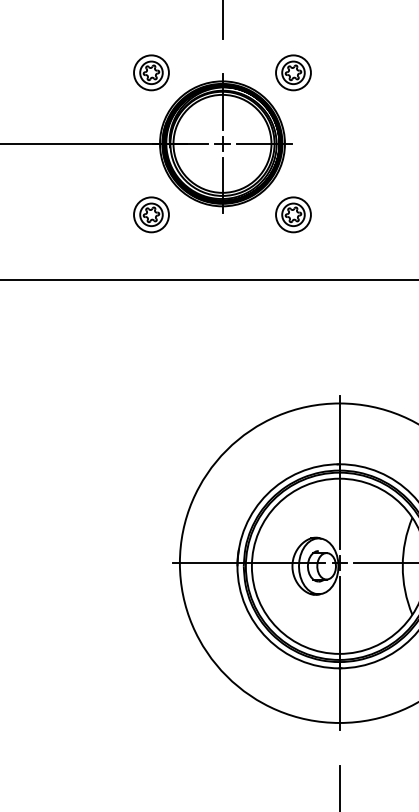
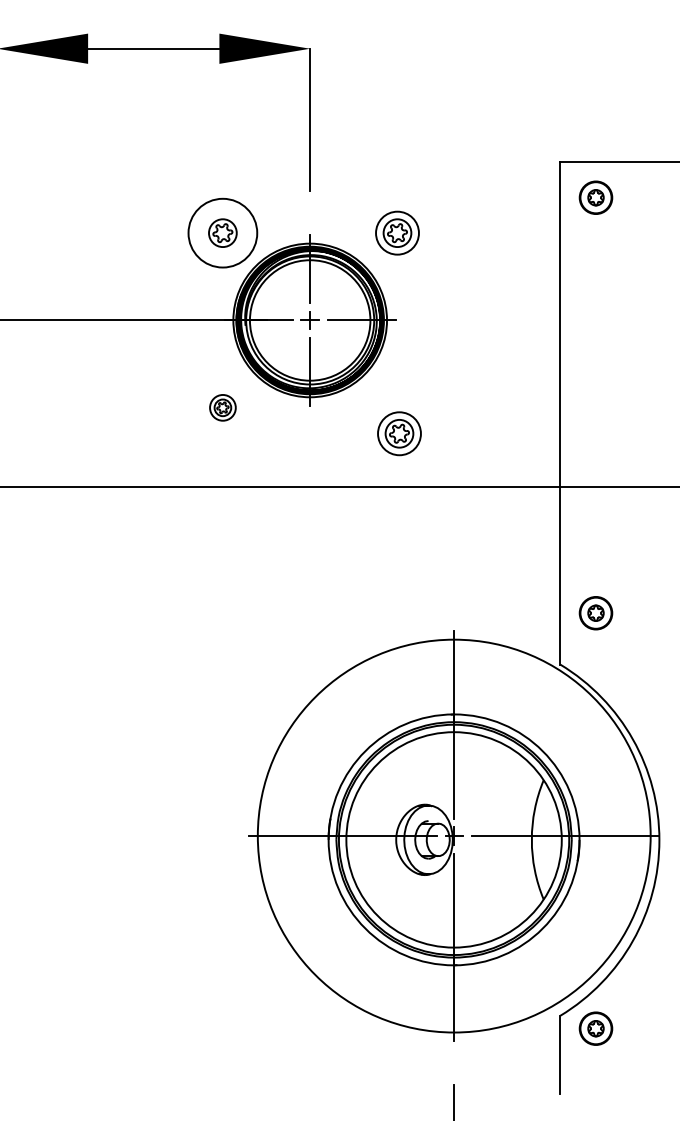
circle: (151, 72) -> (222, 232), size x1.6
part: (151, 214) -> (222, 407), size x0.6
part: (293, 214) -> (399, 433), moved

